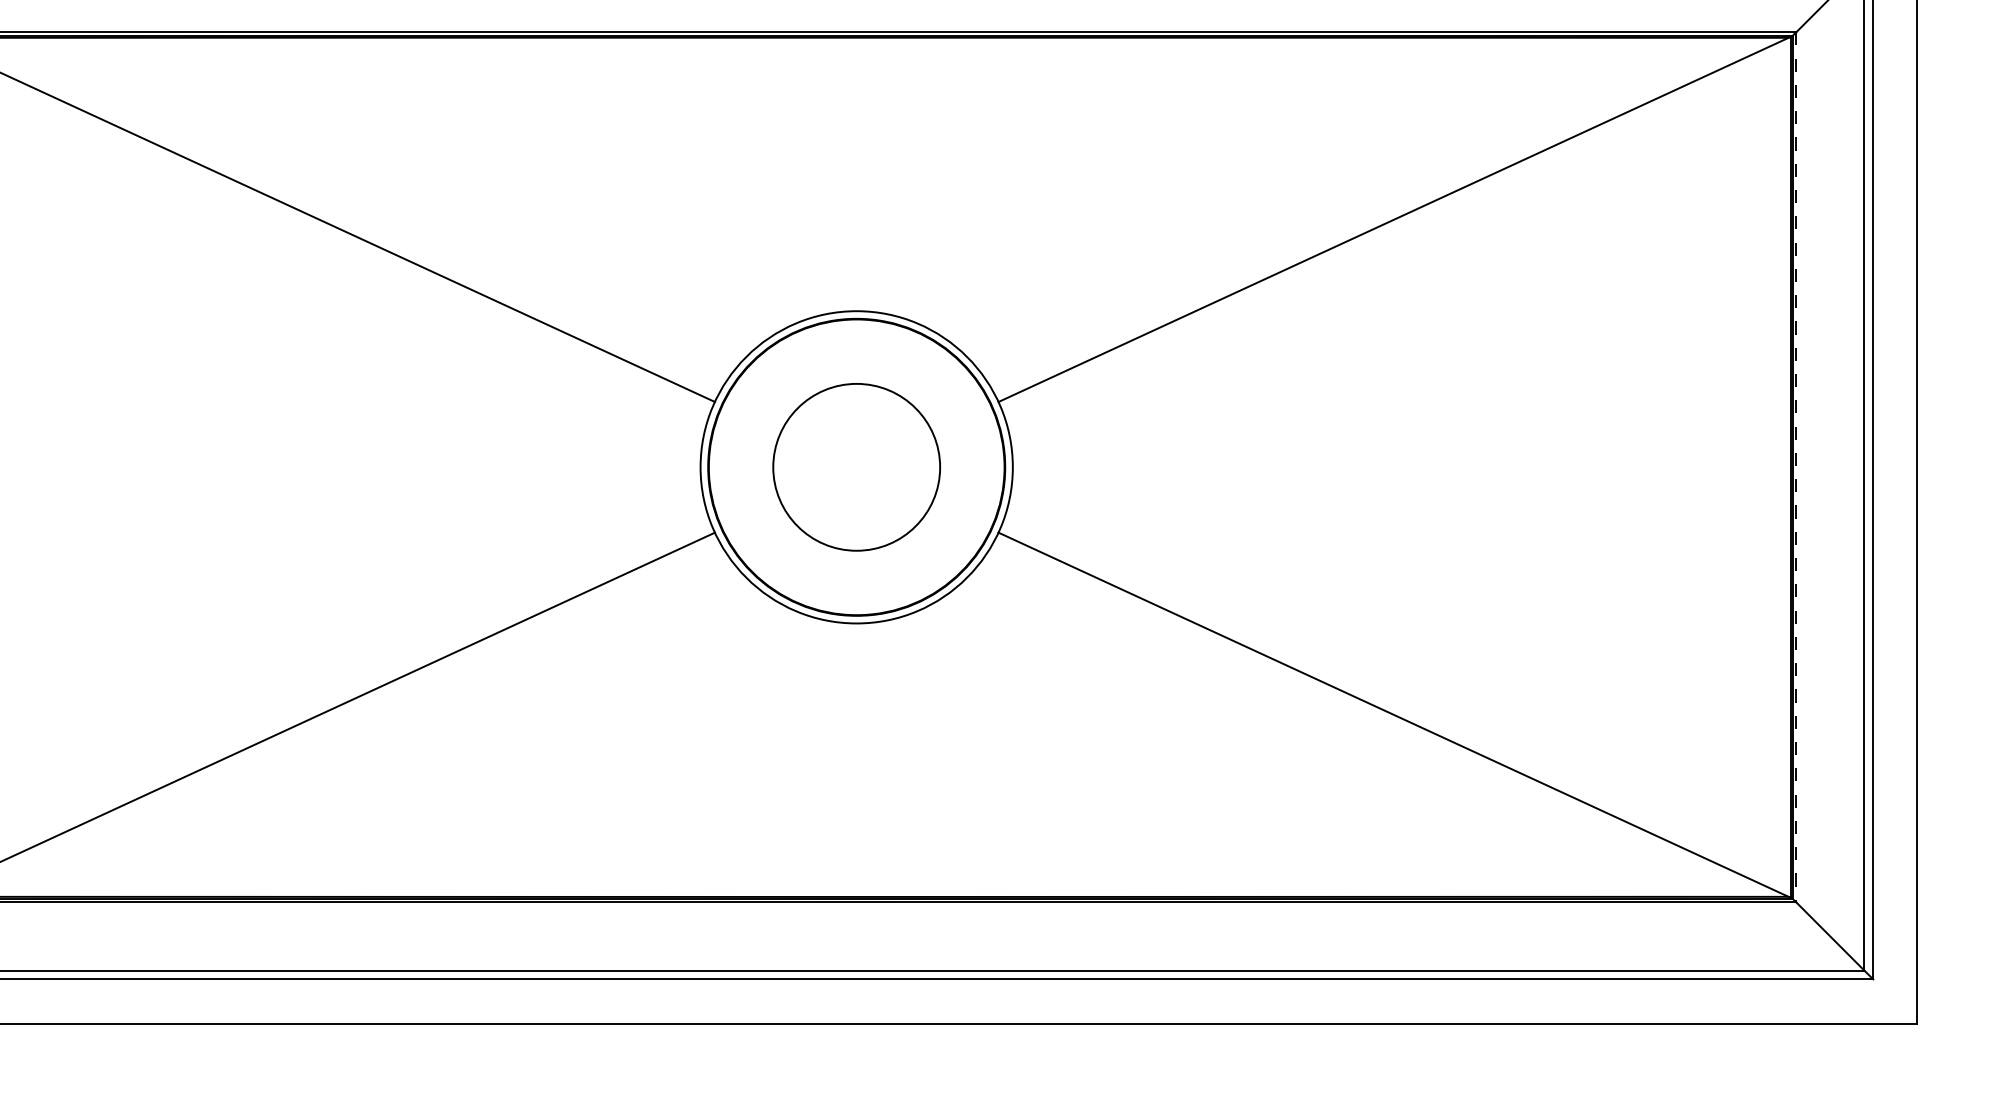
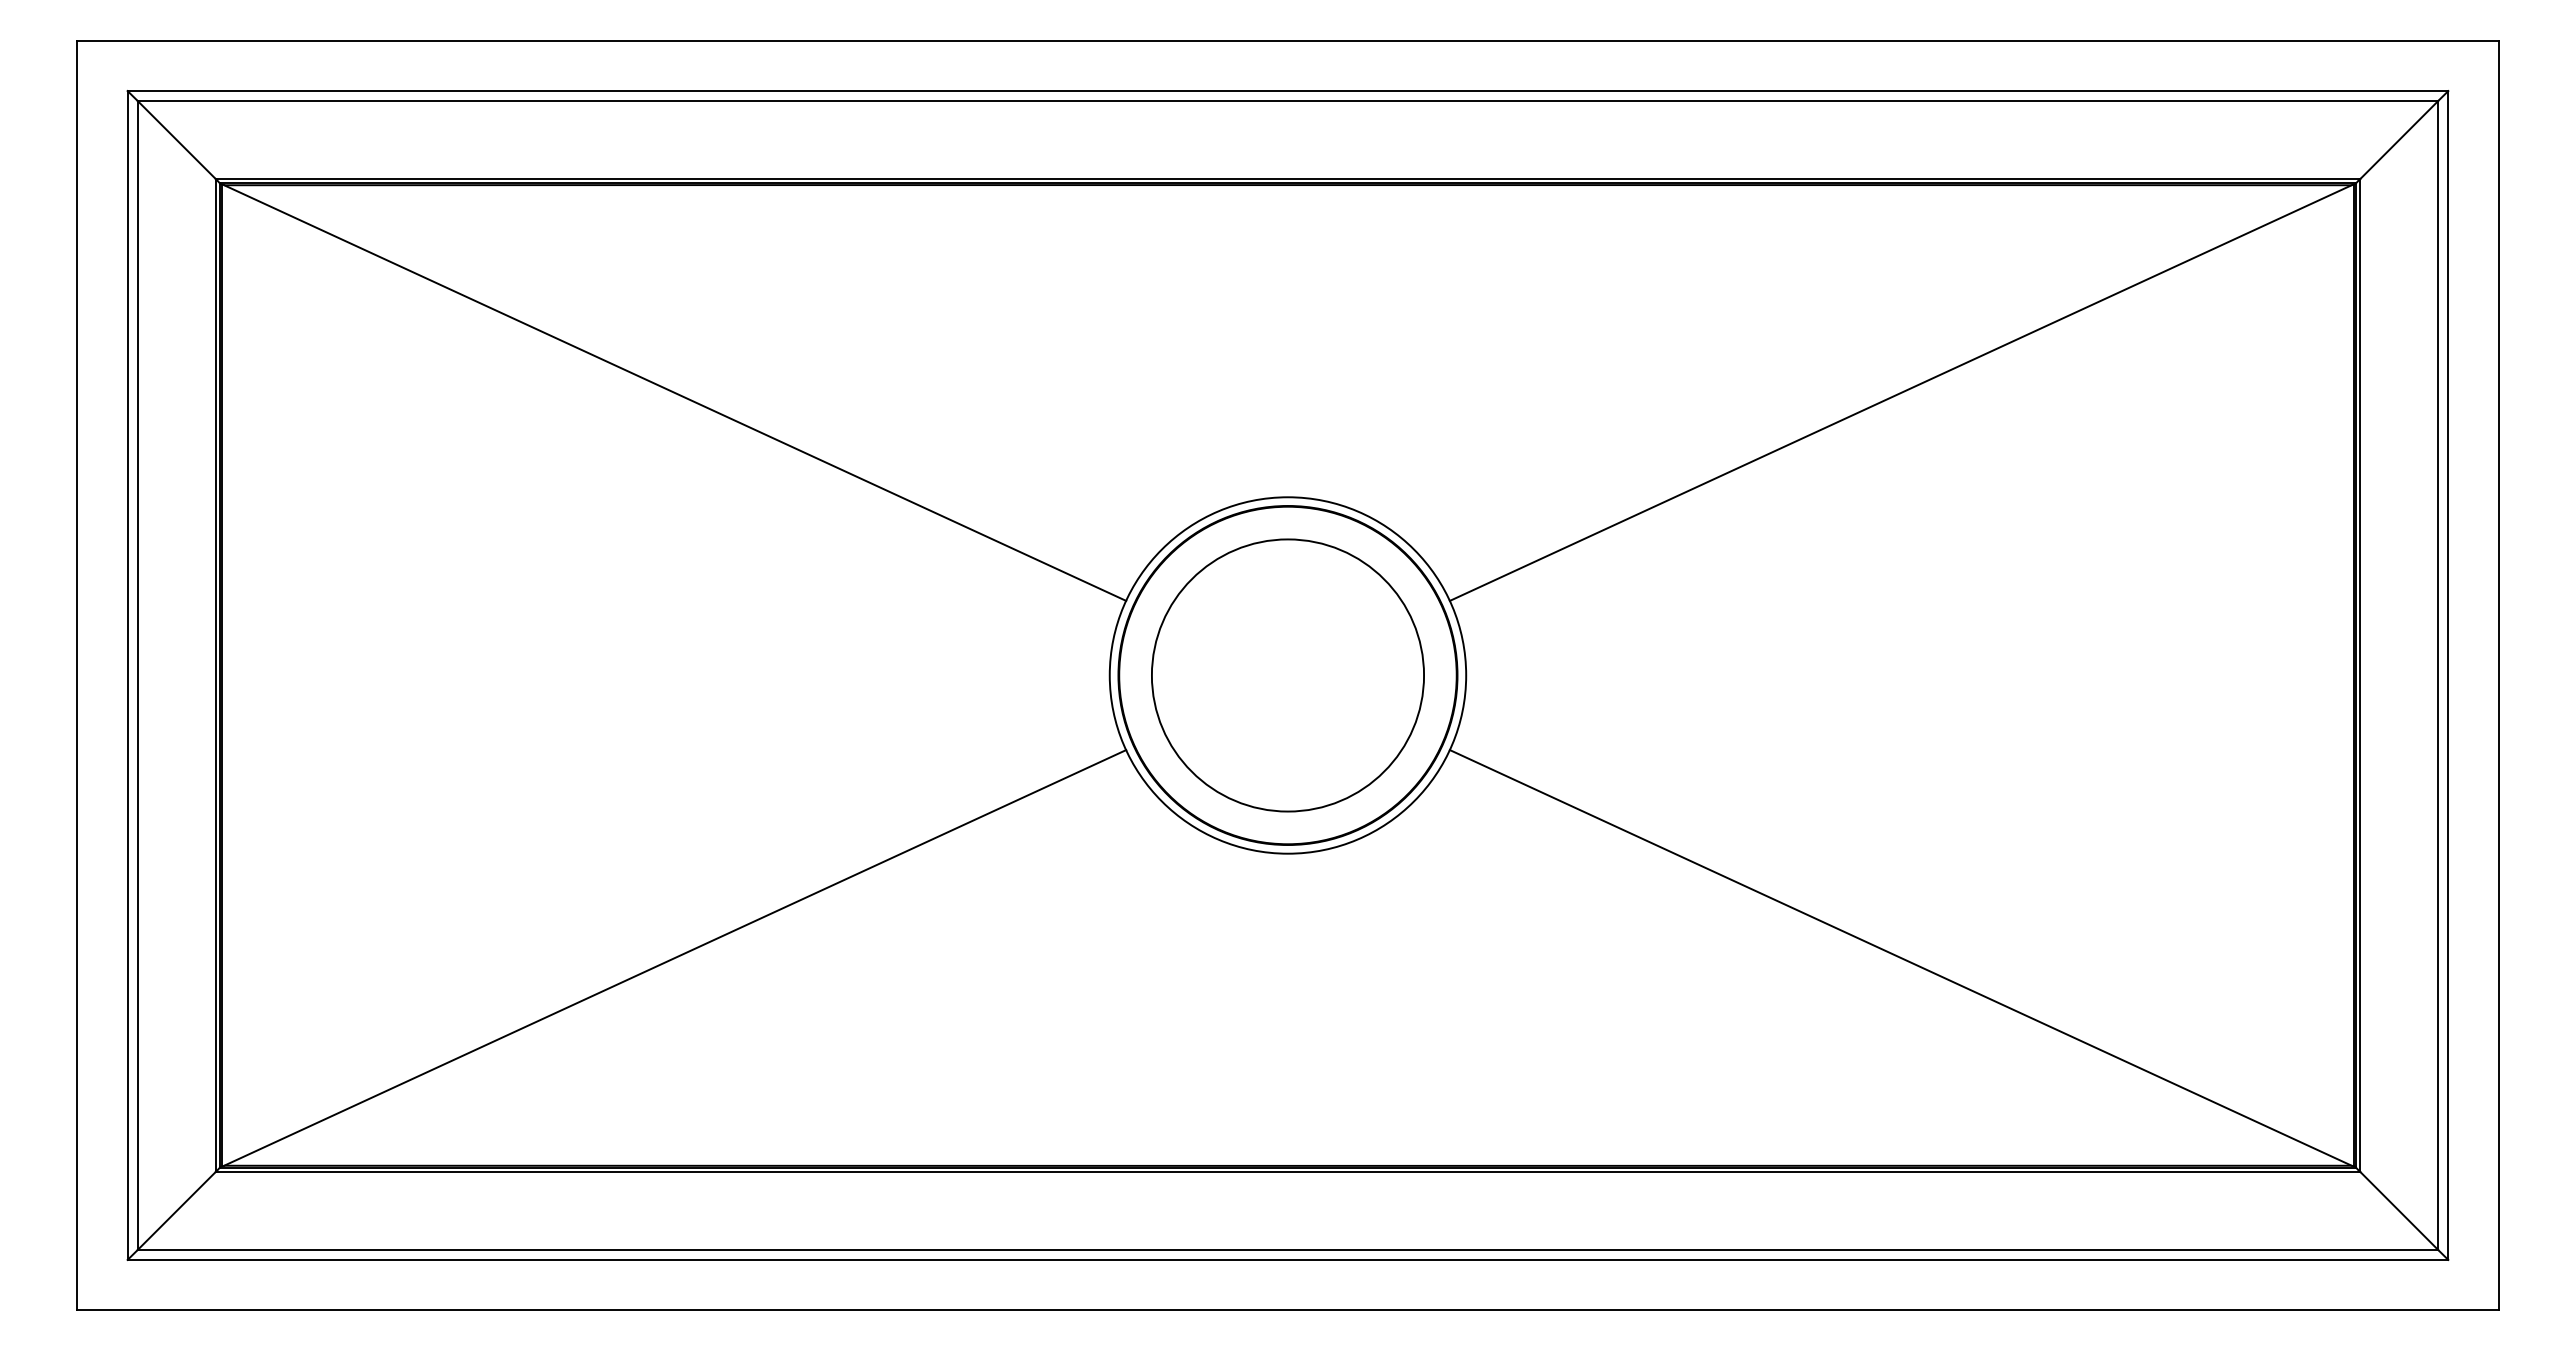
circle: (856, 467) -> (1287, 675), size x1.43
line: (1796, 467) -> (2360, 675), dashed -> solid

